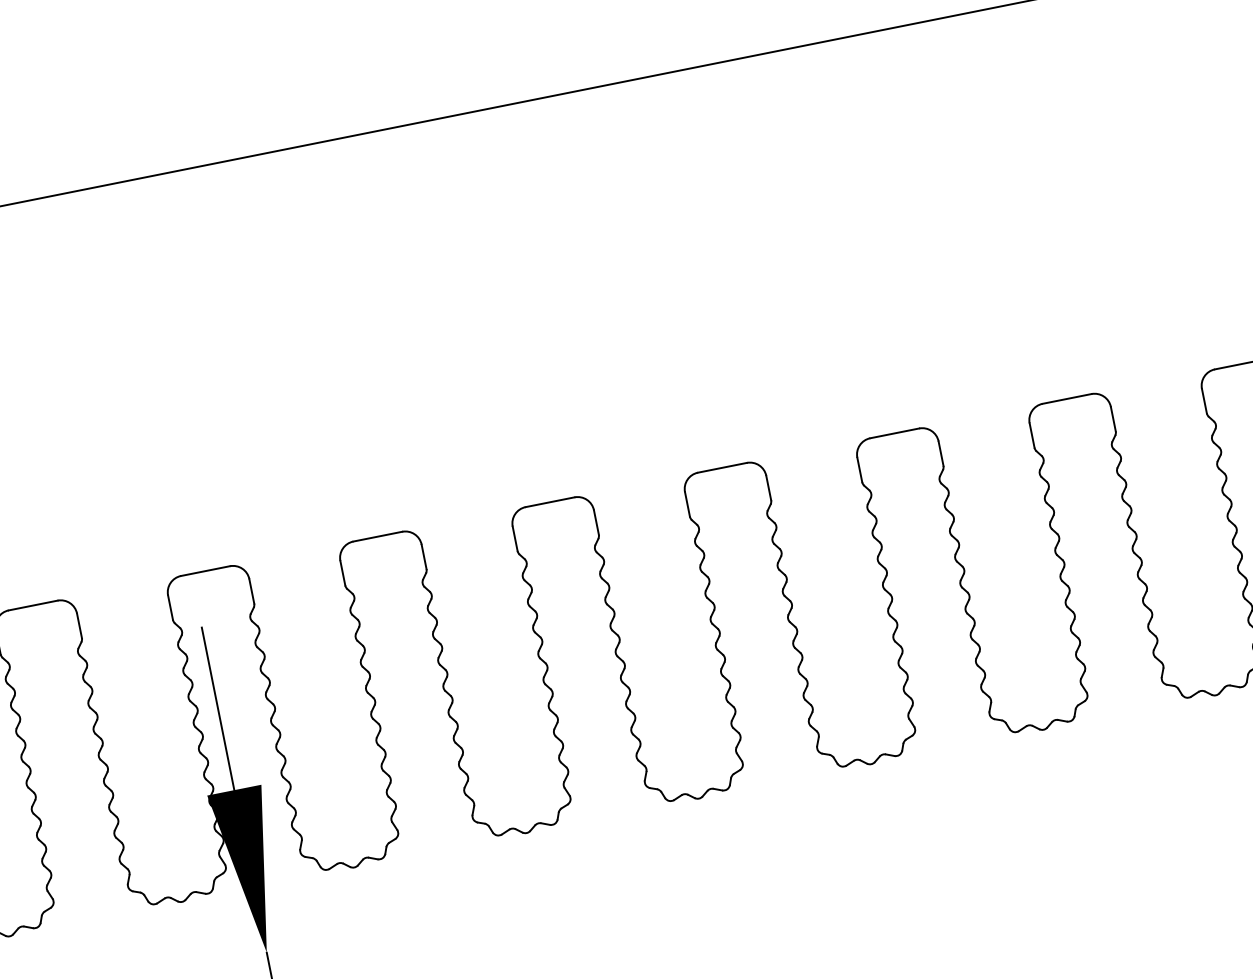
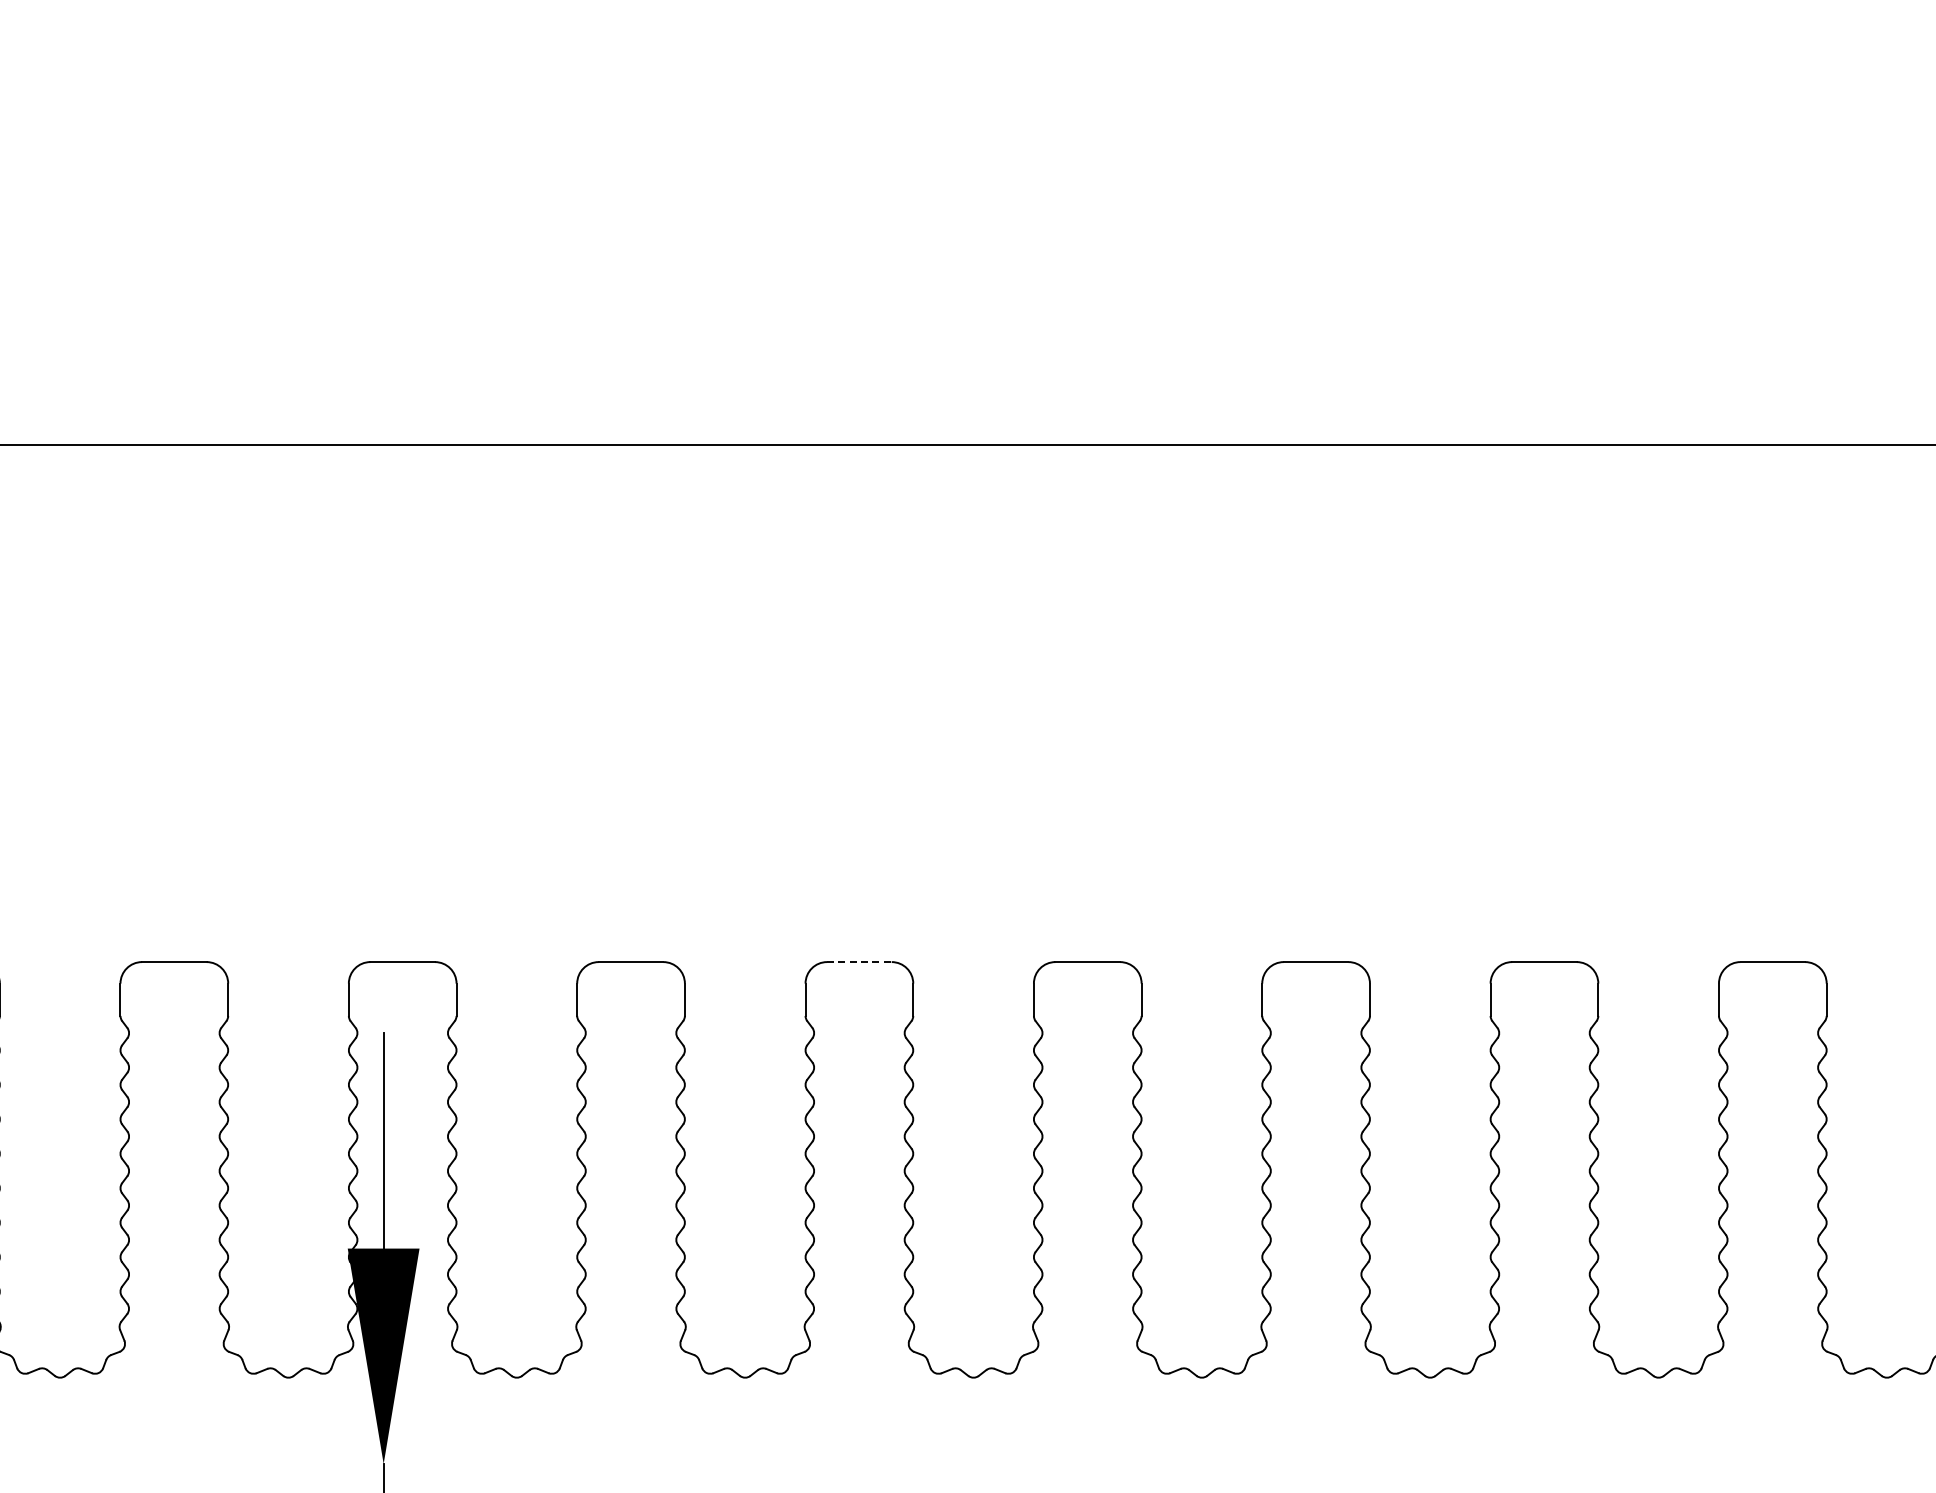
line: (550, 502) -> (859, 962), solid -> dashed

